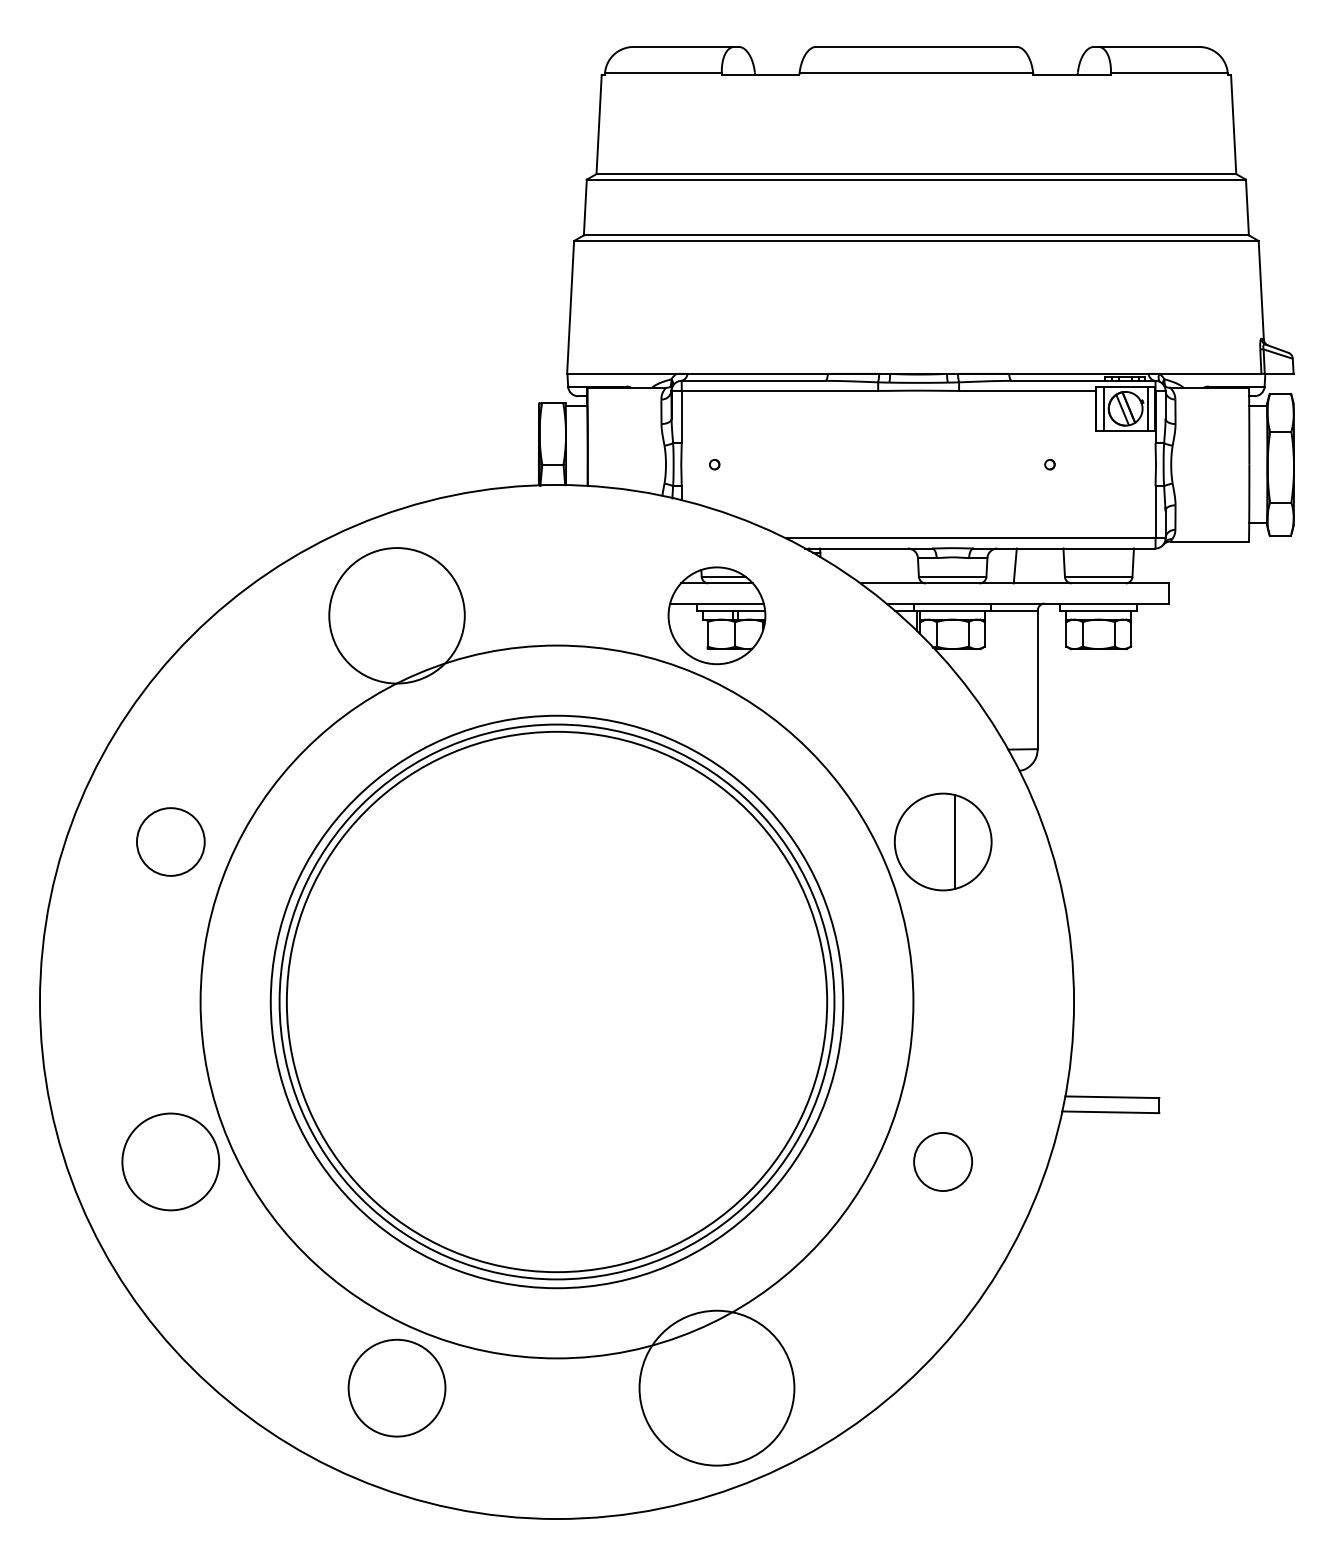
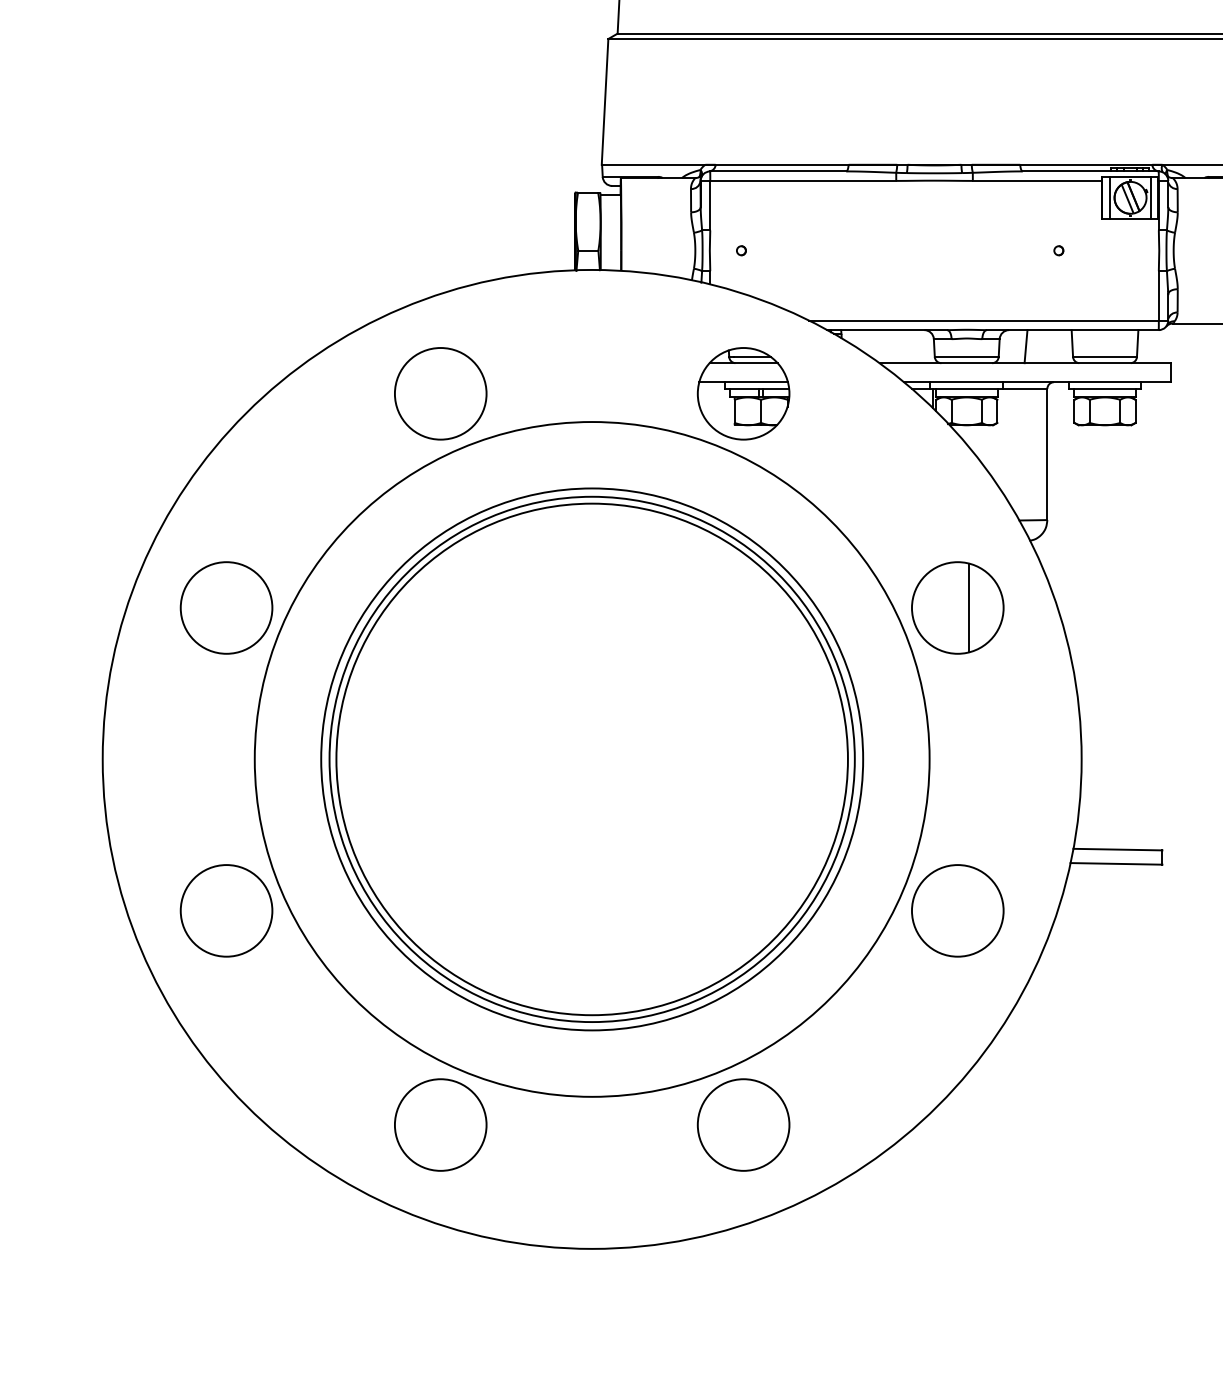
circle: (396, 615) -> (440, 393), size x0.71
circle: (170, 841) -> (226, 607), size x1.43
circle: (942, 1161) -> (957, 910), size x1.67
circle: (716, 1387) -> (743, 1124), size x0.62

